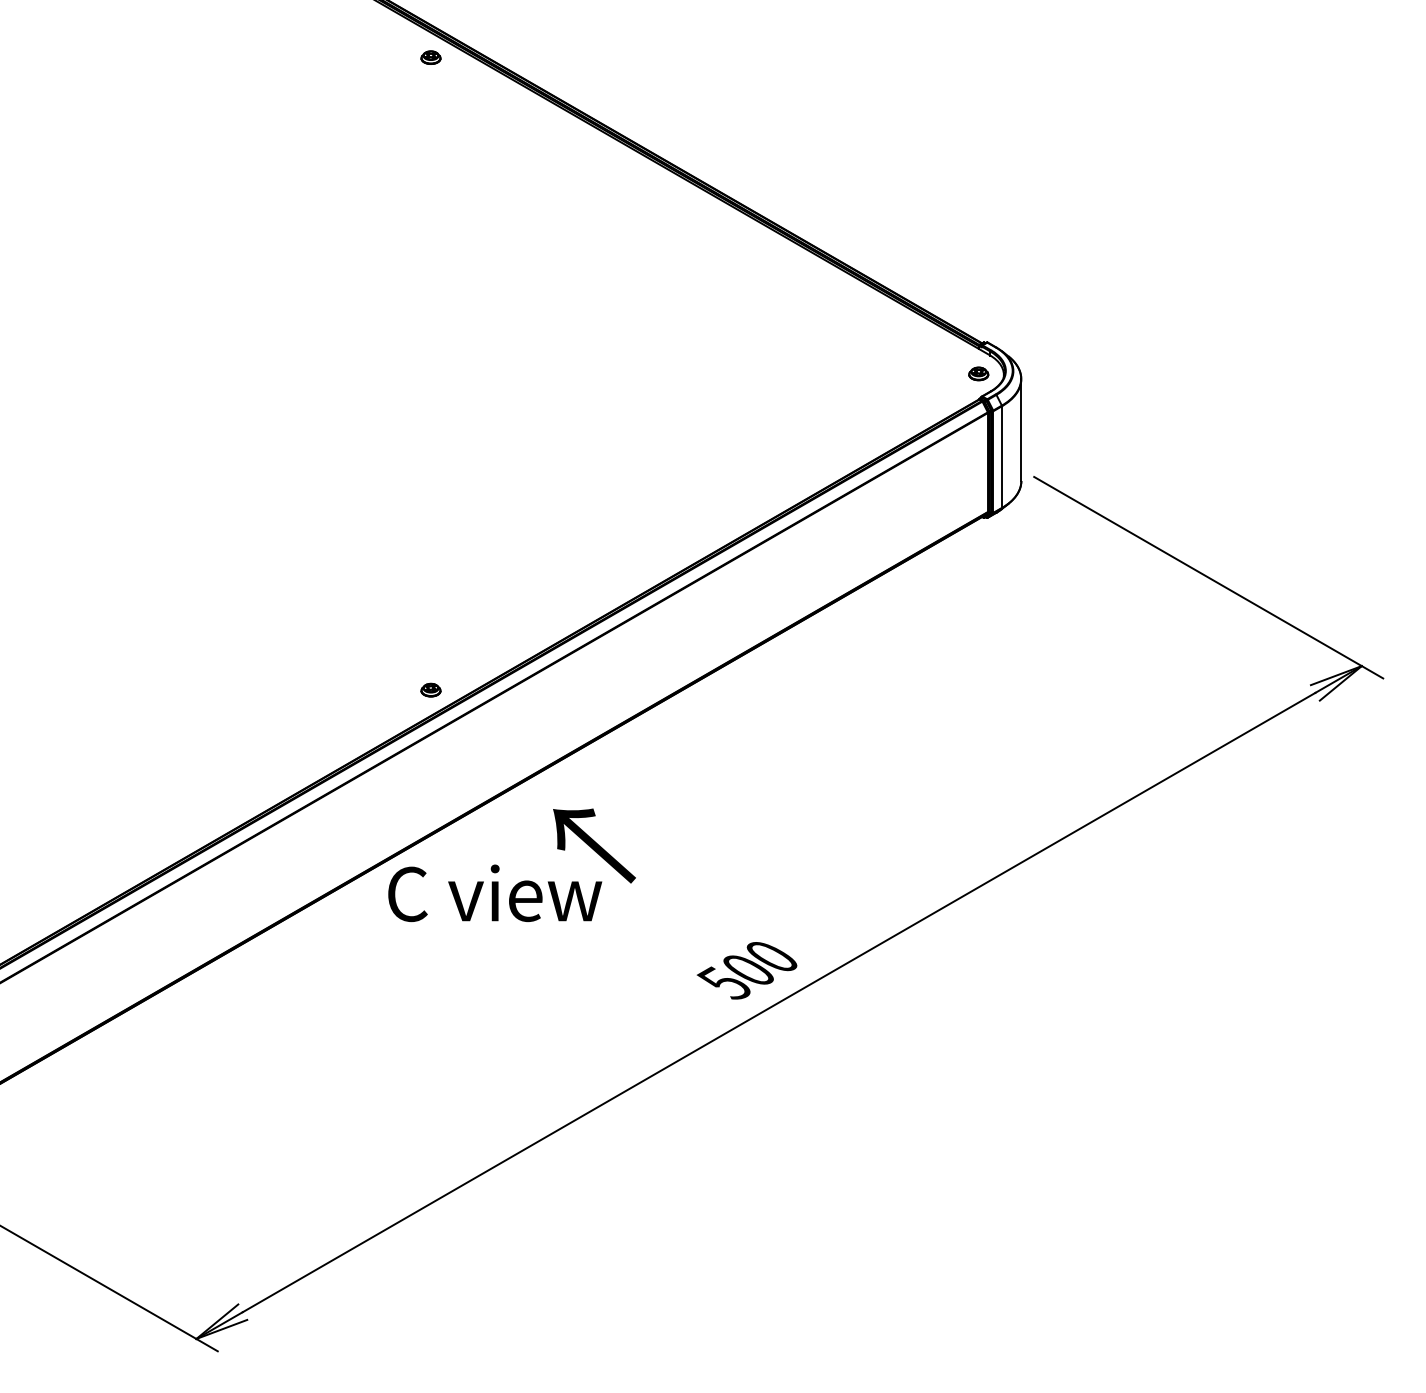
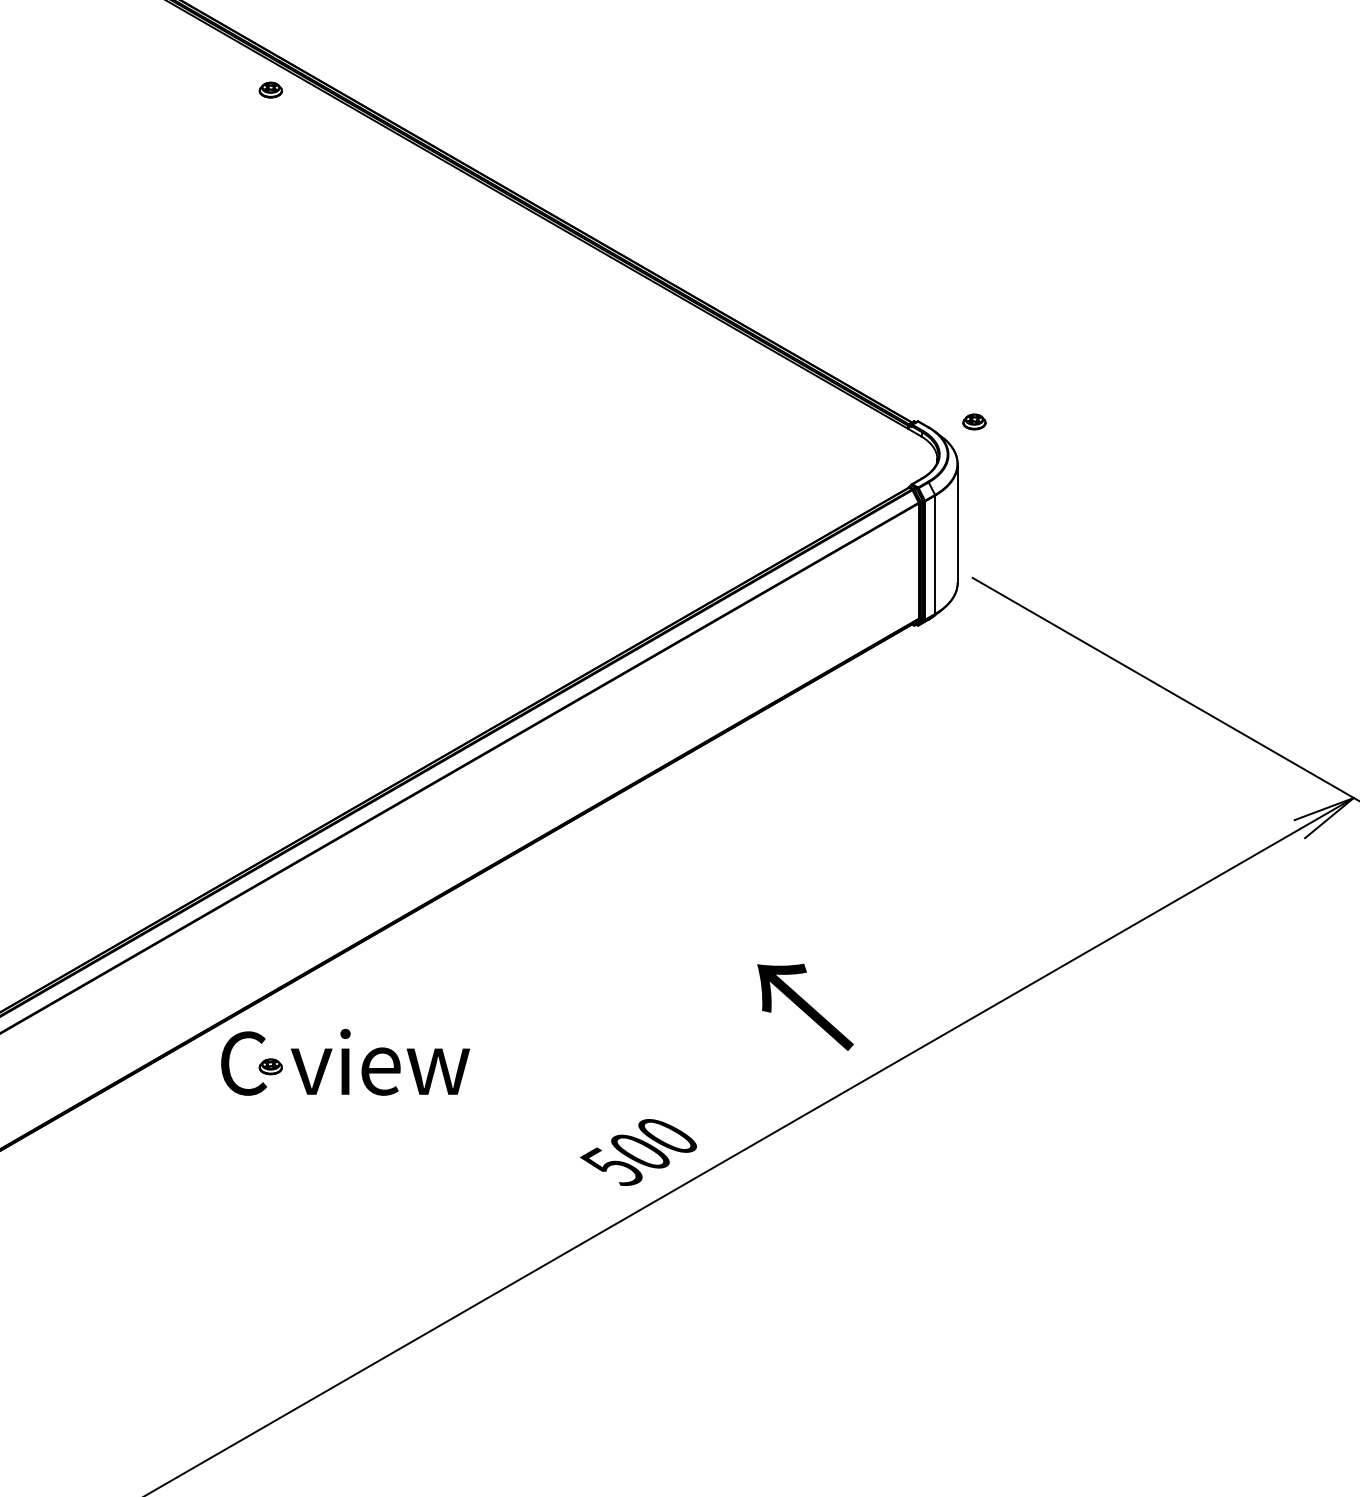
part: (978, 373) -> (974, 421), moved
part: (430, 689) -> (270, 1066), moved
text: (594, 845) -> (805, 1006), moved

